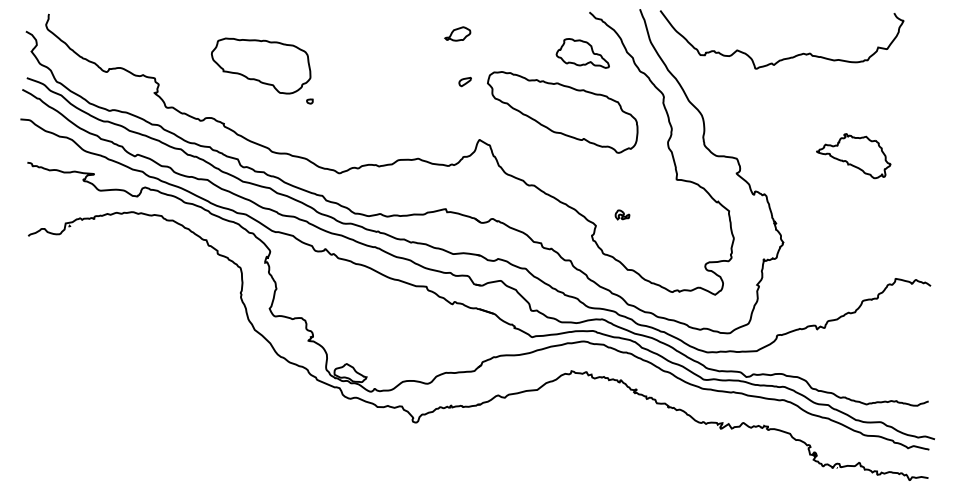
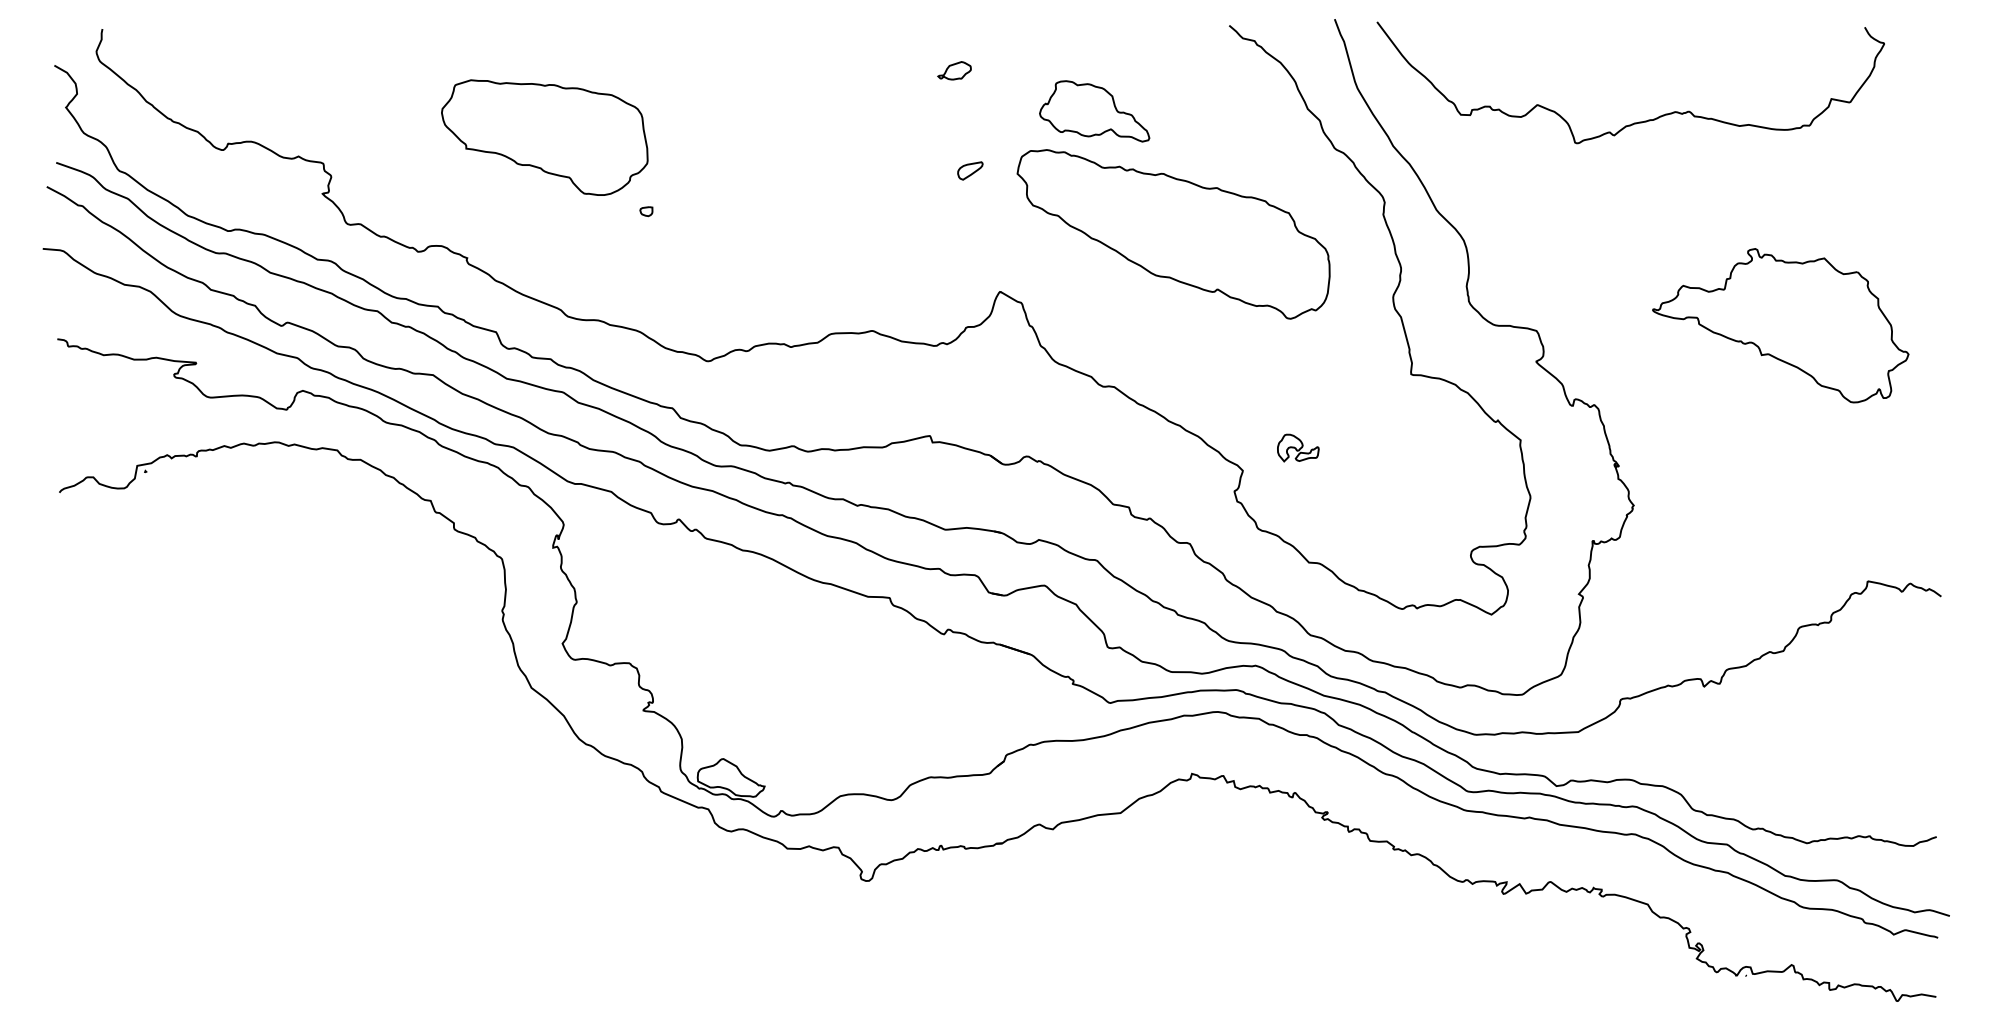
part: (457, 33) -> (954, 69), size x0.62
part: (582, 53) -> (1093, 111), moved
part: (853, 155) -> (1779, 324), size x1.67
part: (622, 214) -> (1298, 447), size x1.43

